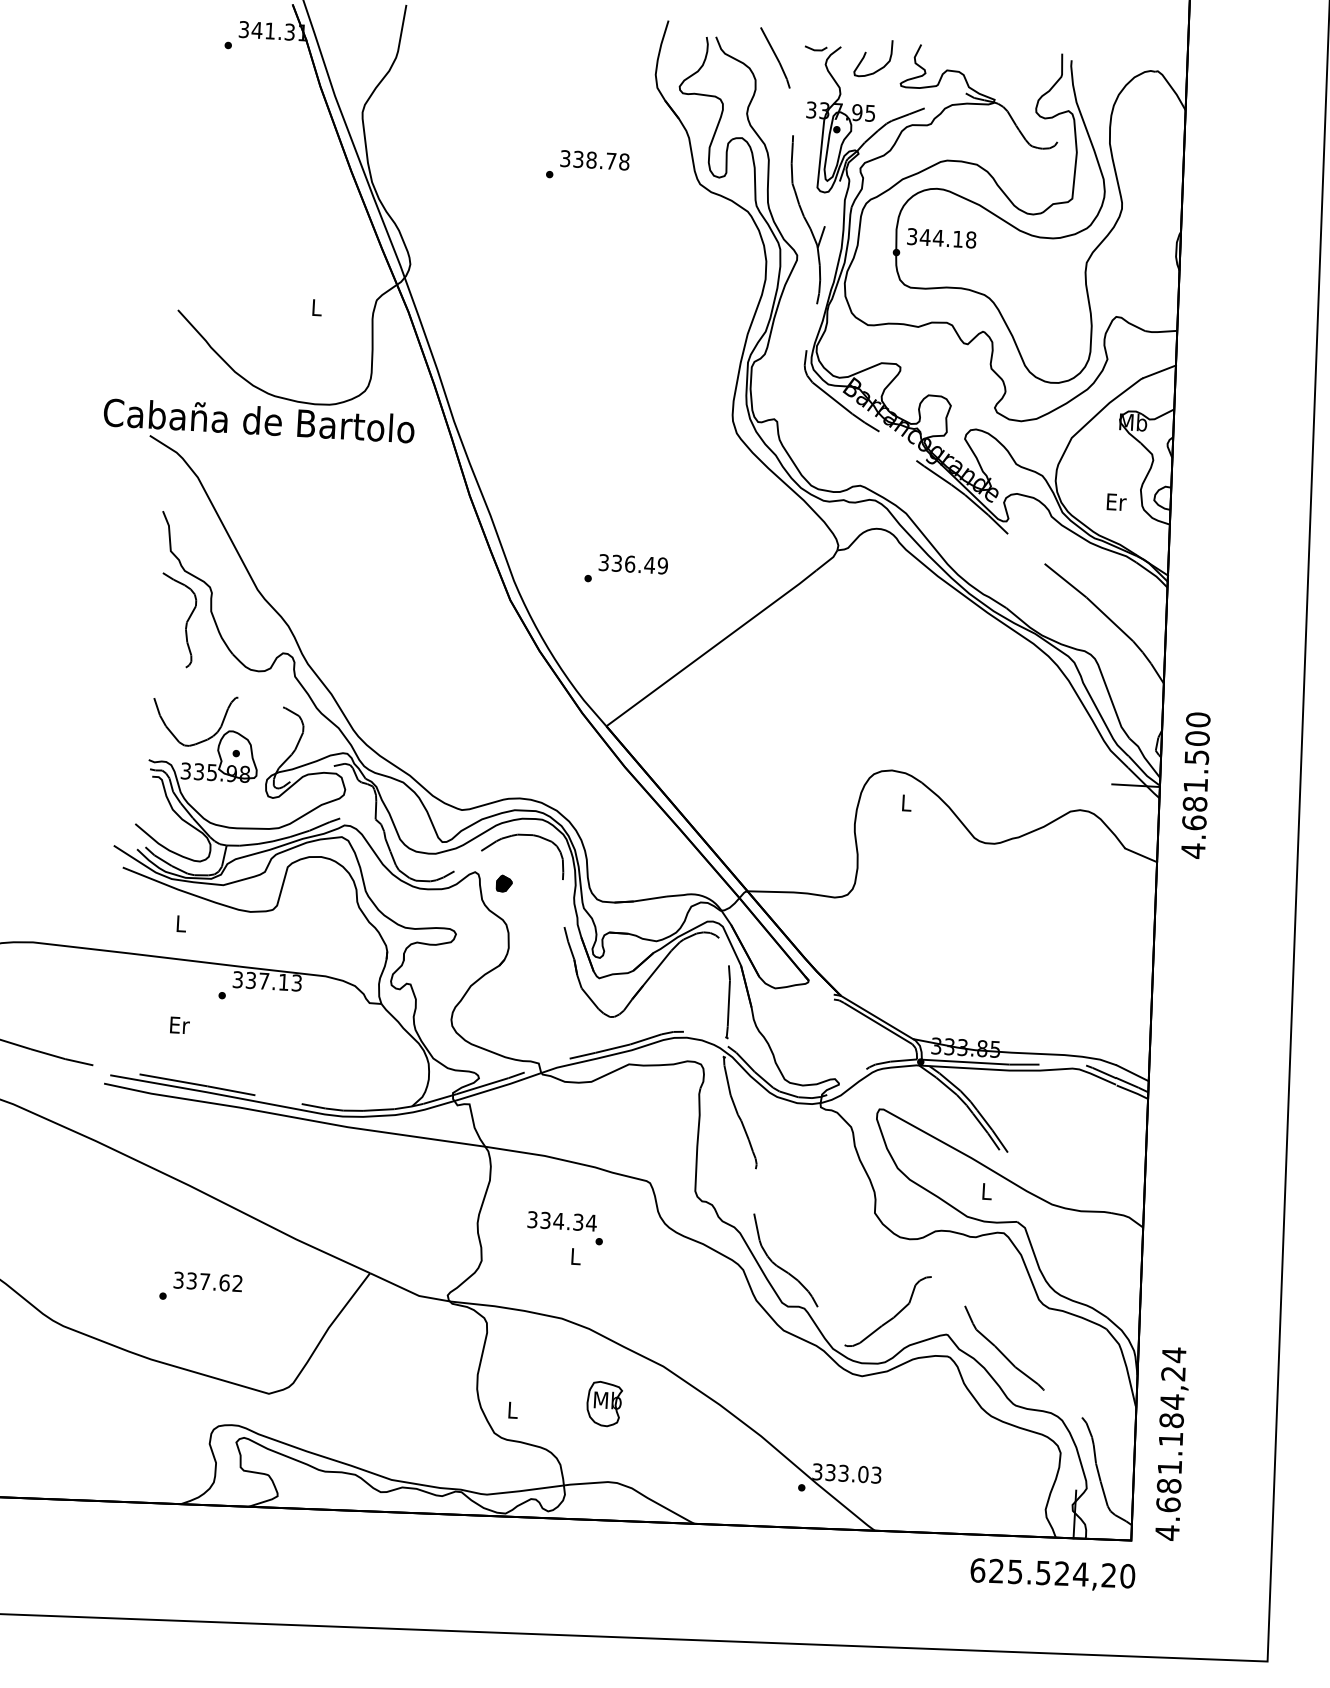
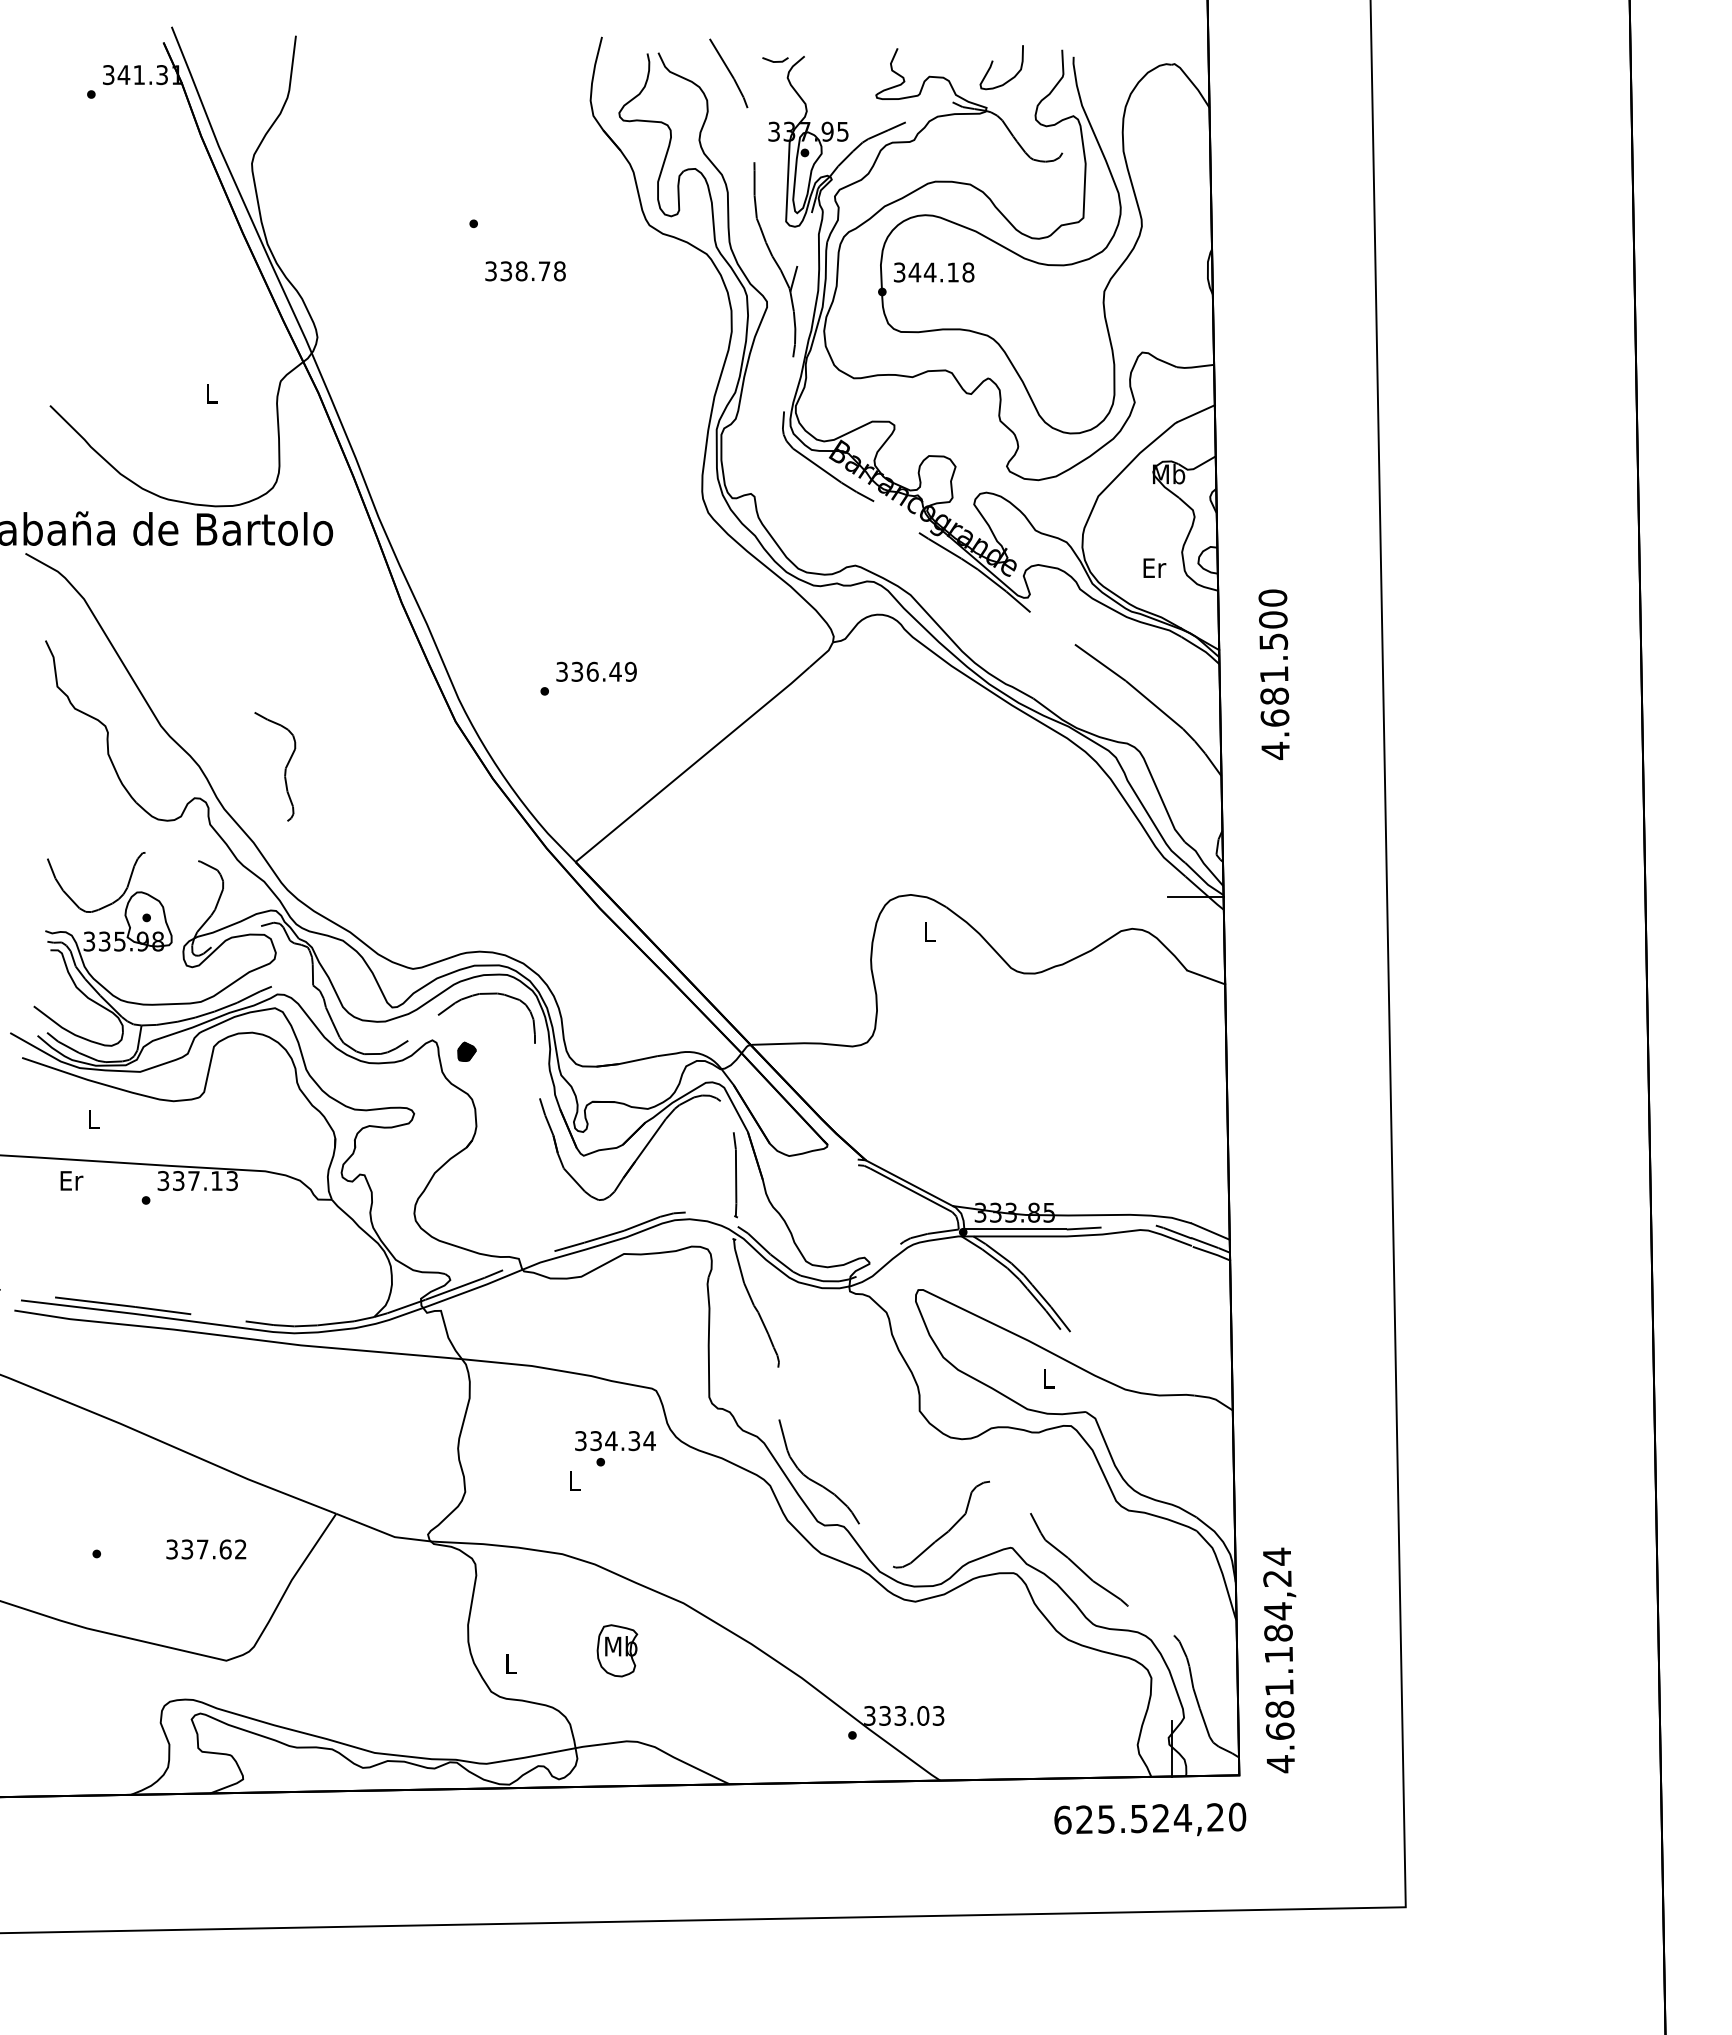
curve: (866, 53) -> (993, 62), moved
text: (594, 160) -> (525, 271), moved
curve: (185, 622) -> (284, 768), moved
text: (1195, 785) -> (1273, 674), moved
text: (179, 1025) -> (71, 1180), moved
text: (562, 1221) -> (615, 1441), moved
text: (208, 1281) -> (206, 1549), moved

